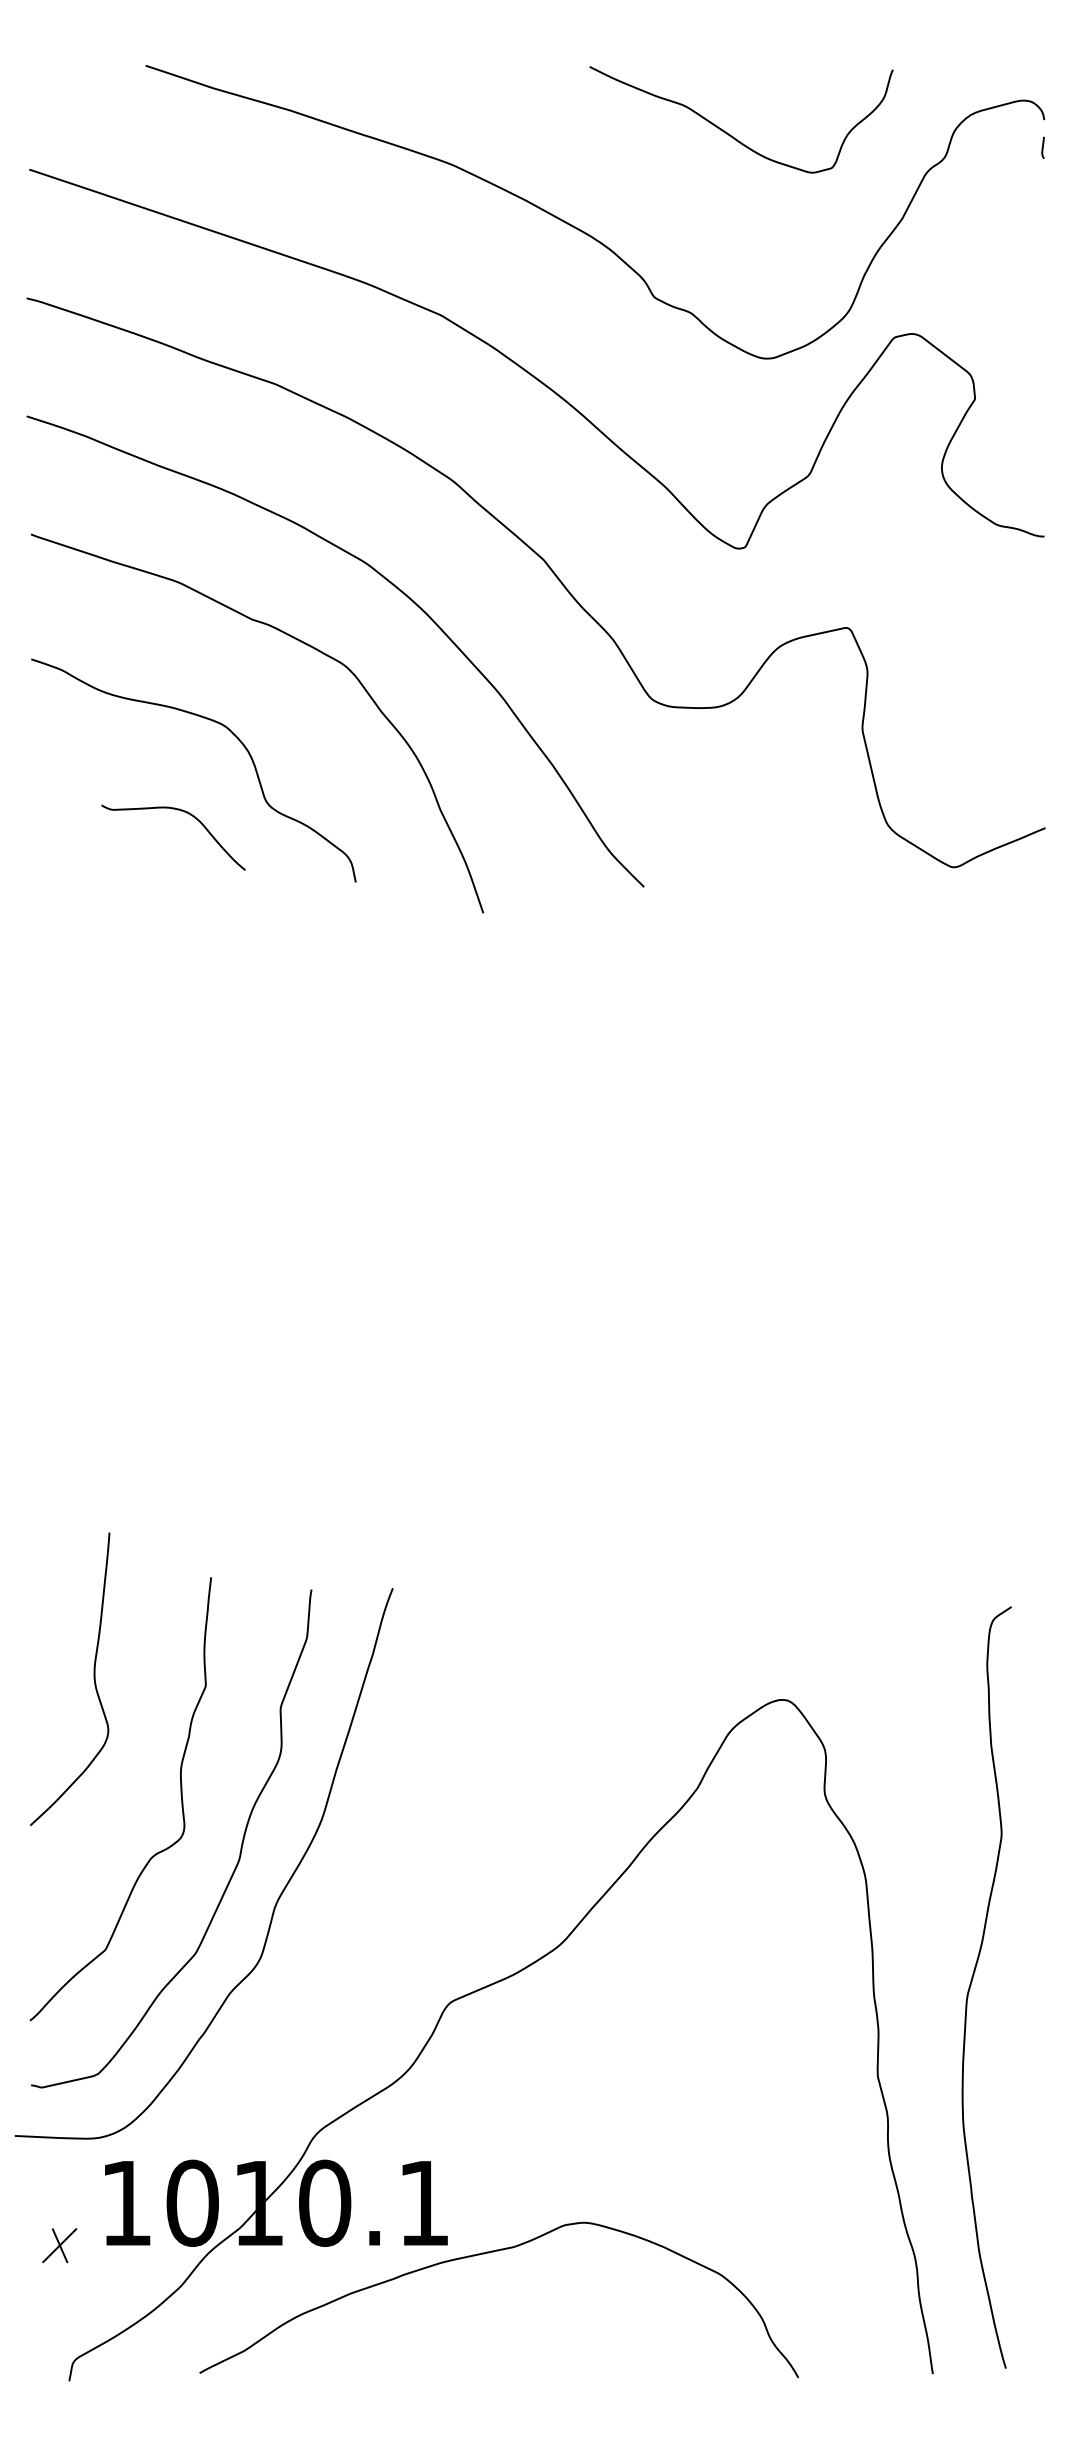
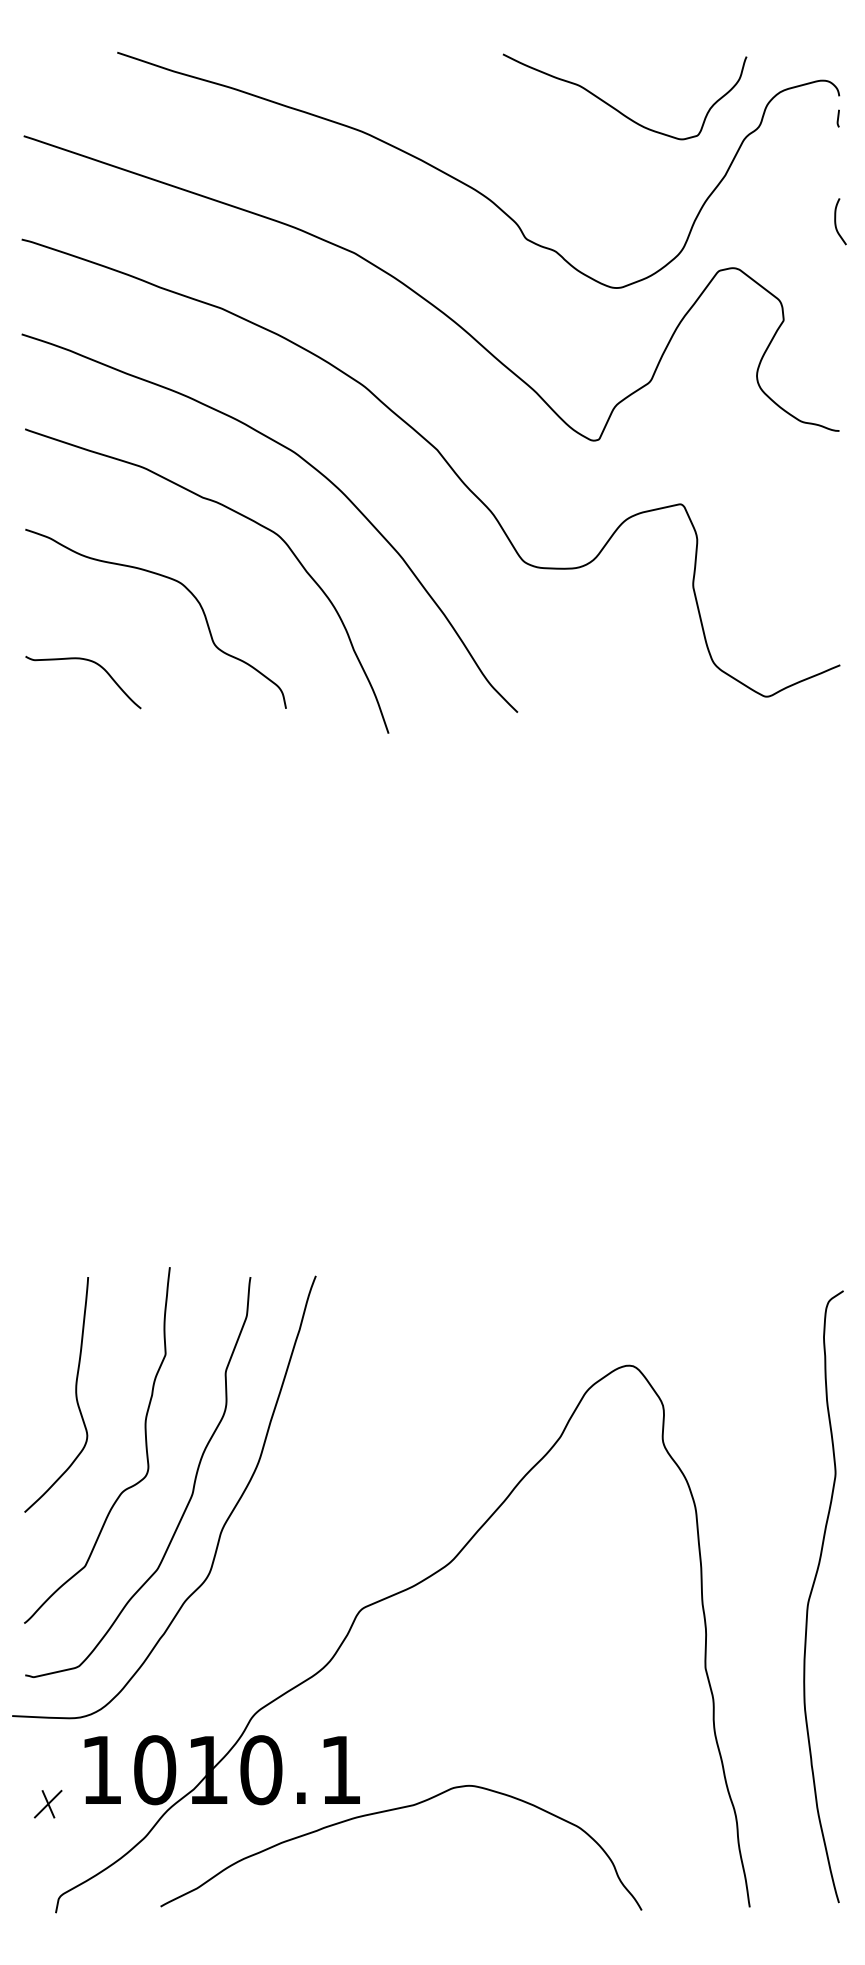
curve: (730, 134) -> (616, 108), moved
curve: (1040, 276) -> (836, 221), added
curve: (181, 811) -> (89, 661), moved
curve: (93, 1678) -> (75, 1394), moved
curve: (972, 1982) -> (812, 1592), moved

